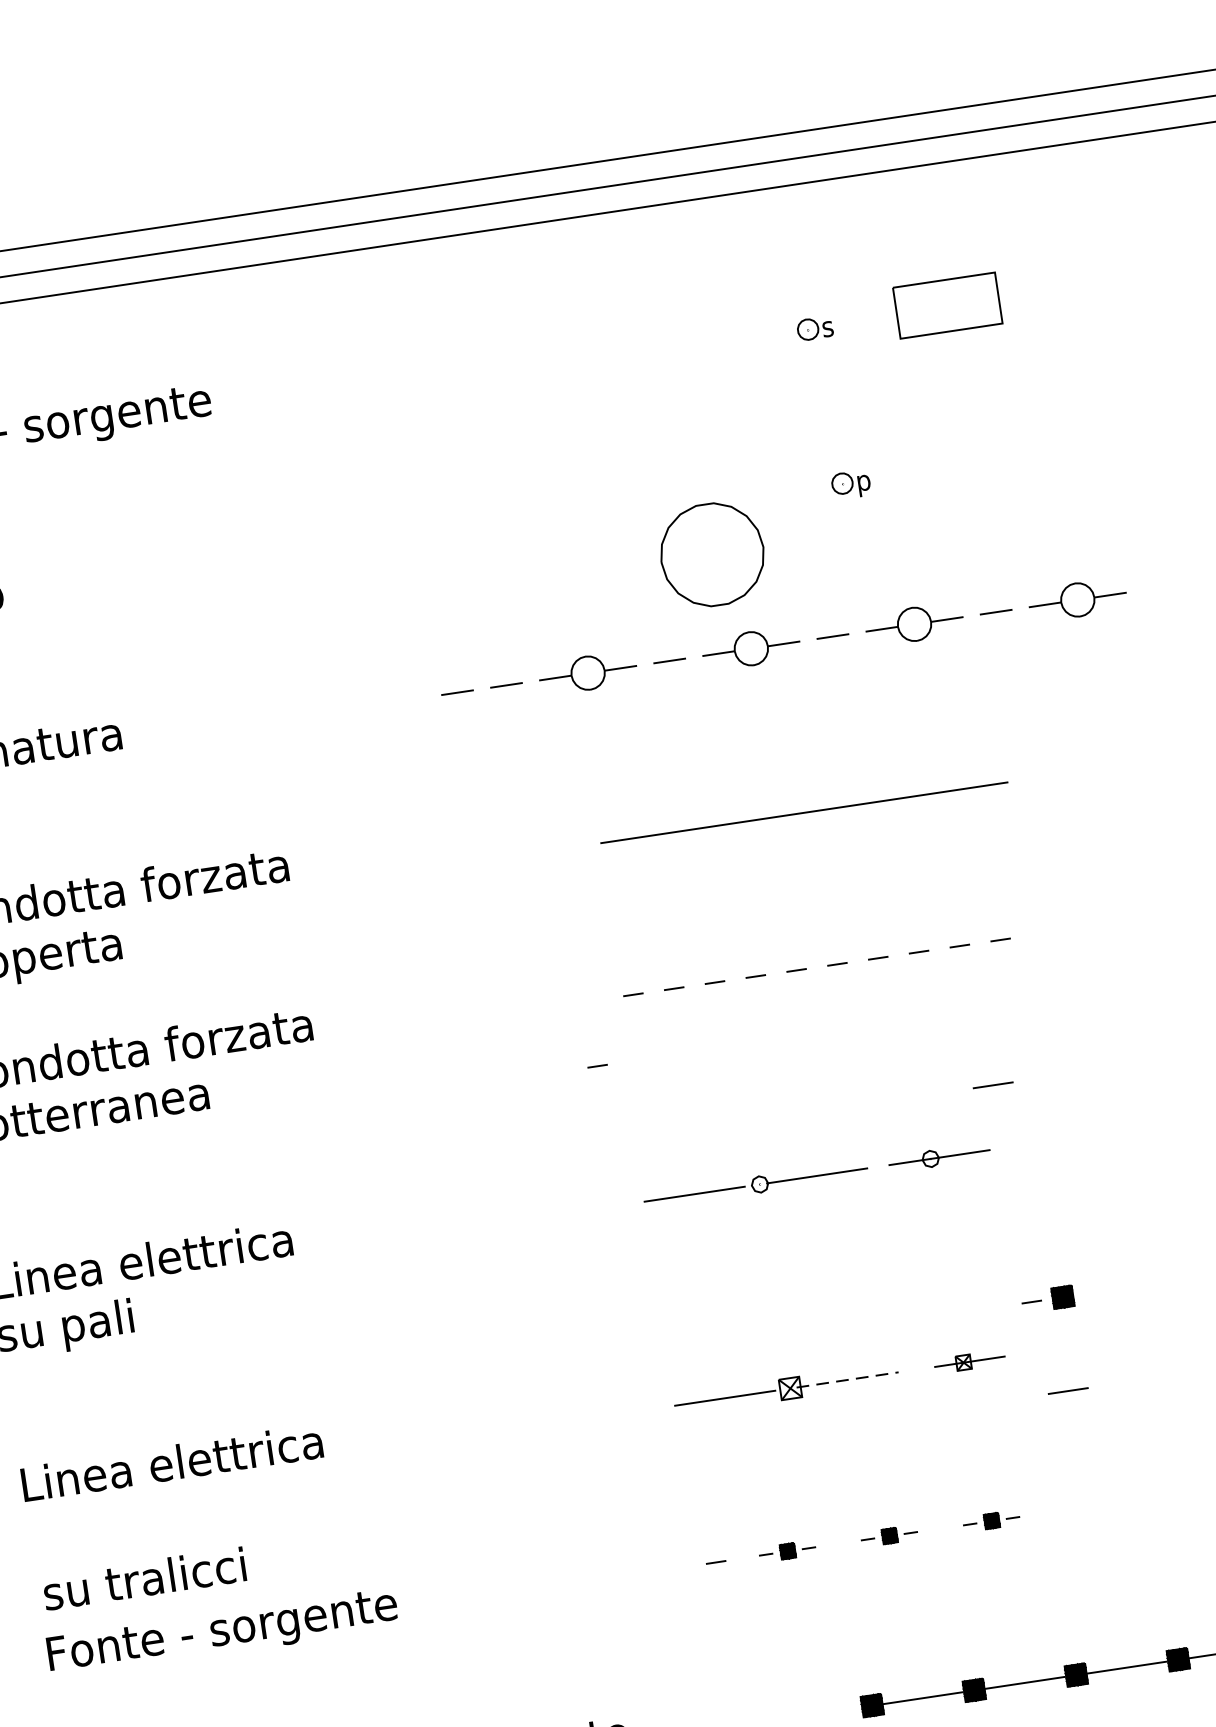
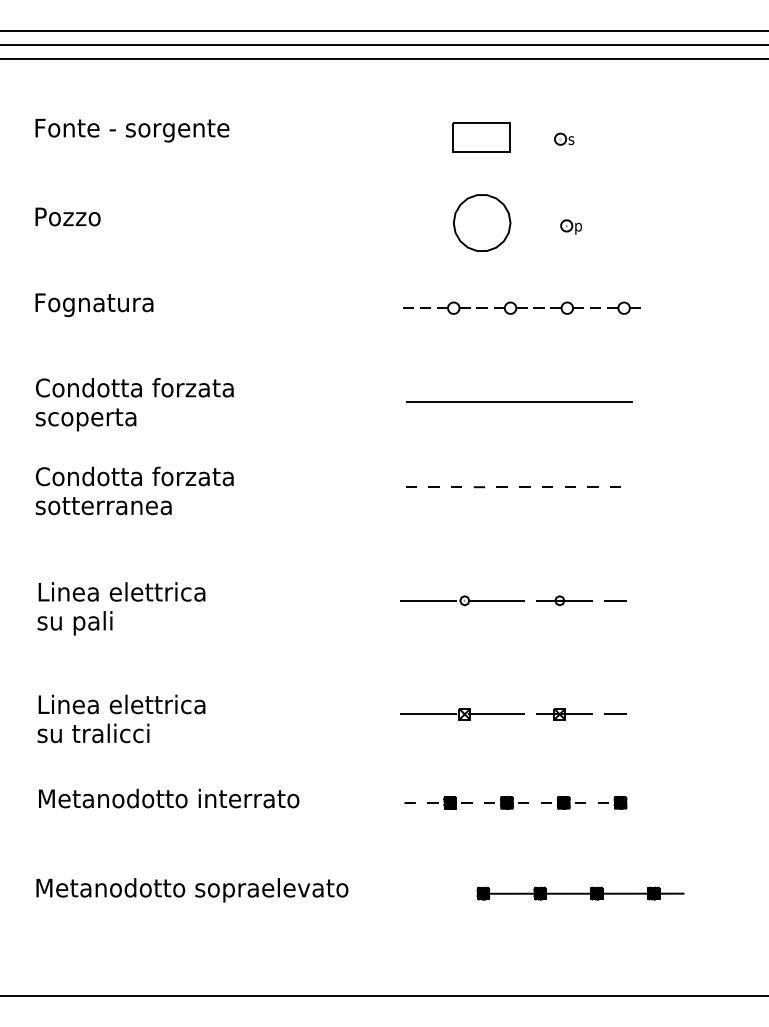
part: (947, 305) -> (481, 137), moved
part: (712, 553) -> (482, 222), moved
part: (783, 642) -> (521, 307), size x0.62
line: (596, 1065) -> (385, 522), removed
line: (992, 1084) -> (615, 600), moved
part: (1048, 1298) -> (612, 802), moved
part: (969, 1362) -> (564, 714), size x1.43
line: (849, 1379) -> (497, 714), dashed -> solid
line: (1067, 1389) -> (615, 713), moved
part: (991, 1520) -> (563, 802), size x1.43
part: (889, 1535) -> (506, 802), size x1.43
part: (786, 1550) -> (449, 802), size x1.43
text: (144, 1579) -> (93, 733), moved
text: (284, 1622) -> (170, 800), Fonte - sorgente -> Metanodotto interrato

